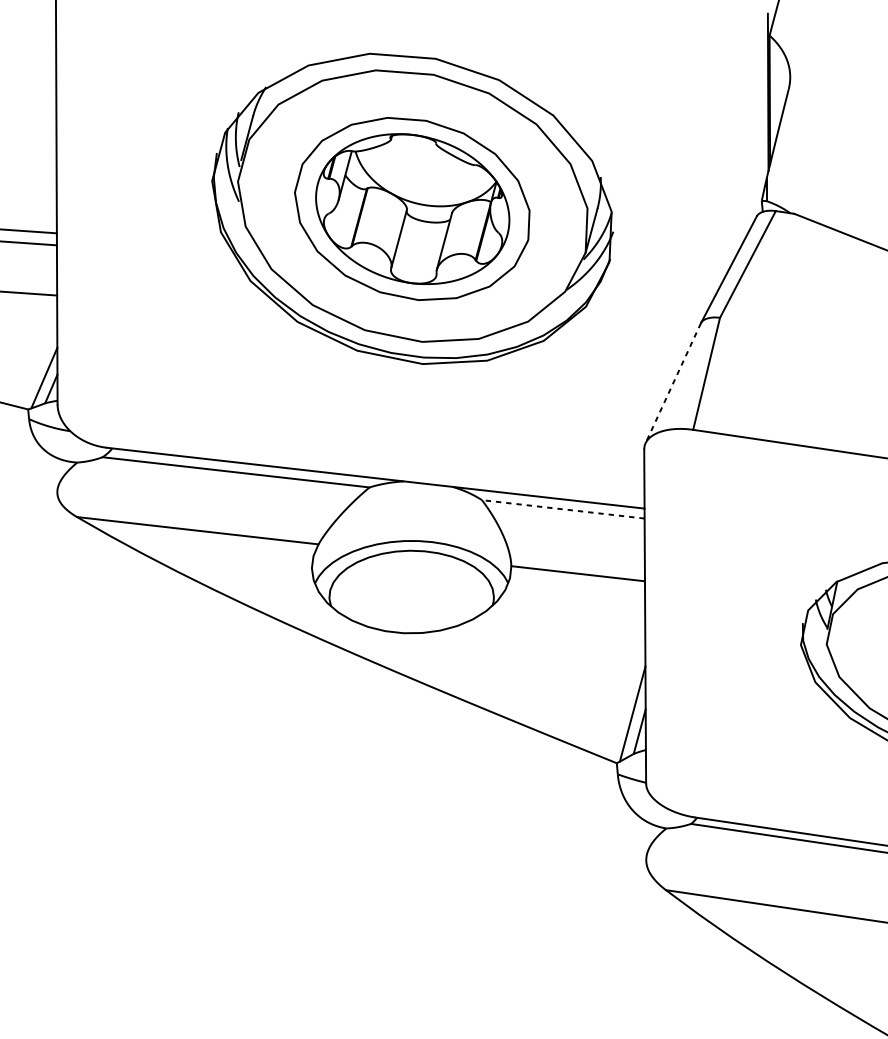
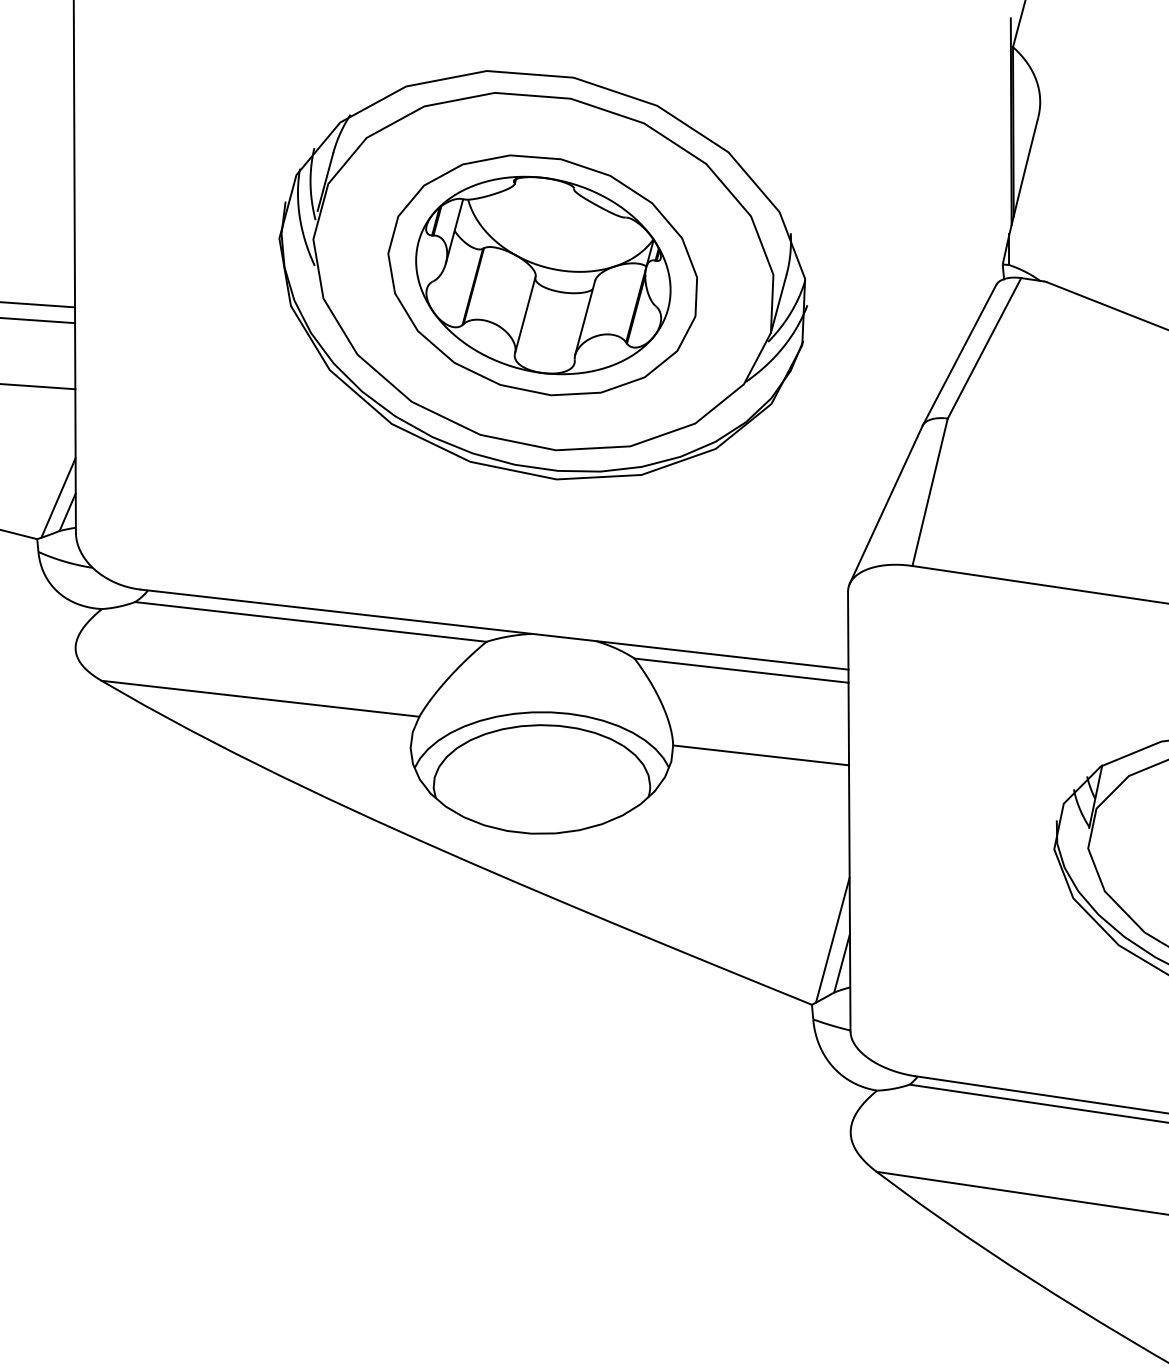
line: (673, 383) -> (886, 505), dashed -> solid
line: (563, 509) -> (741, 670), dashed -> solid

